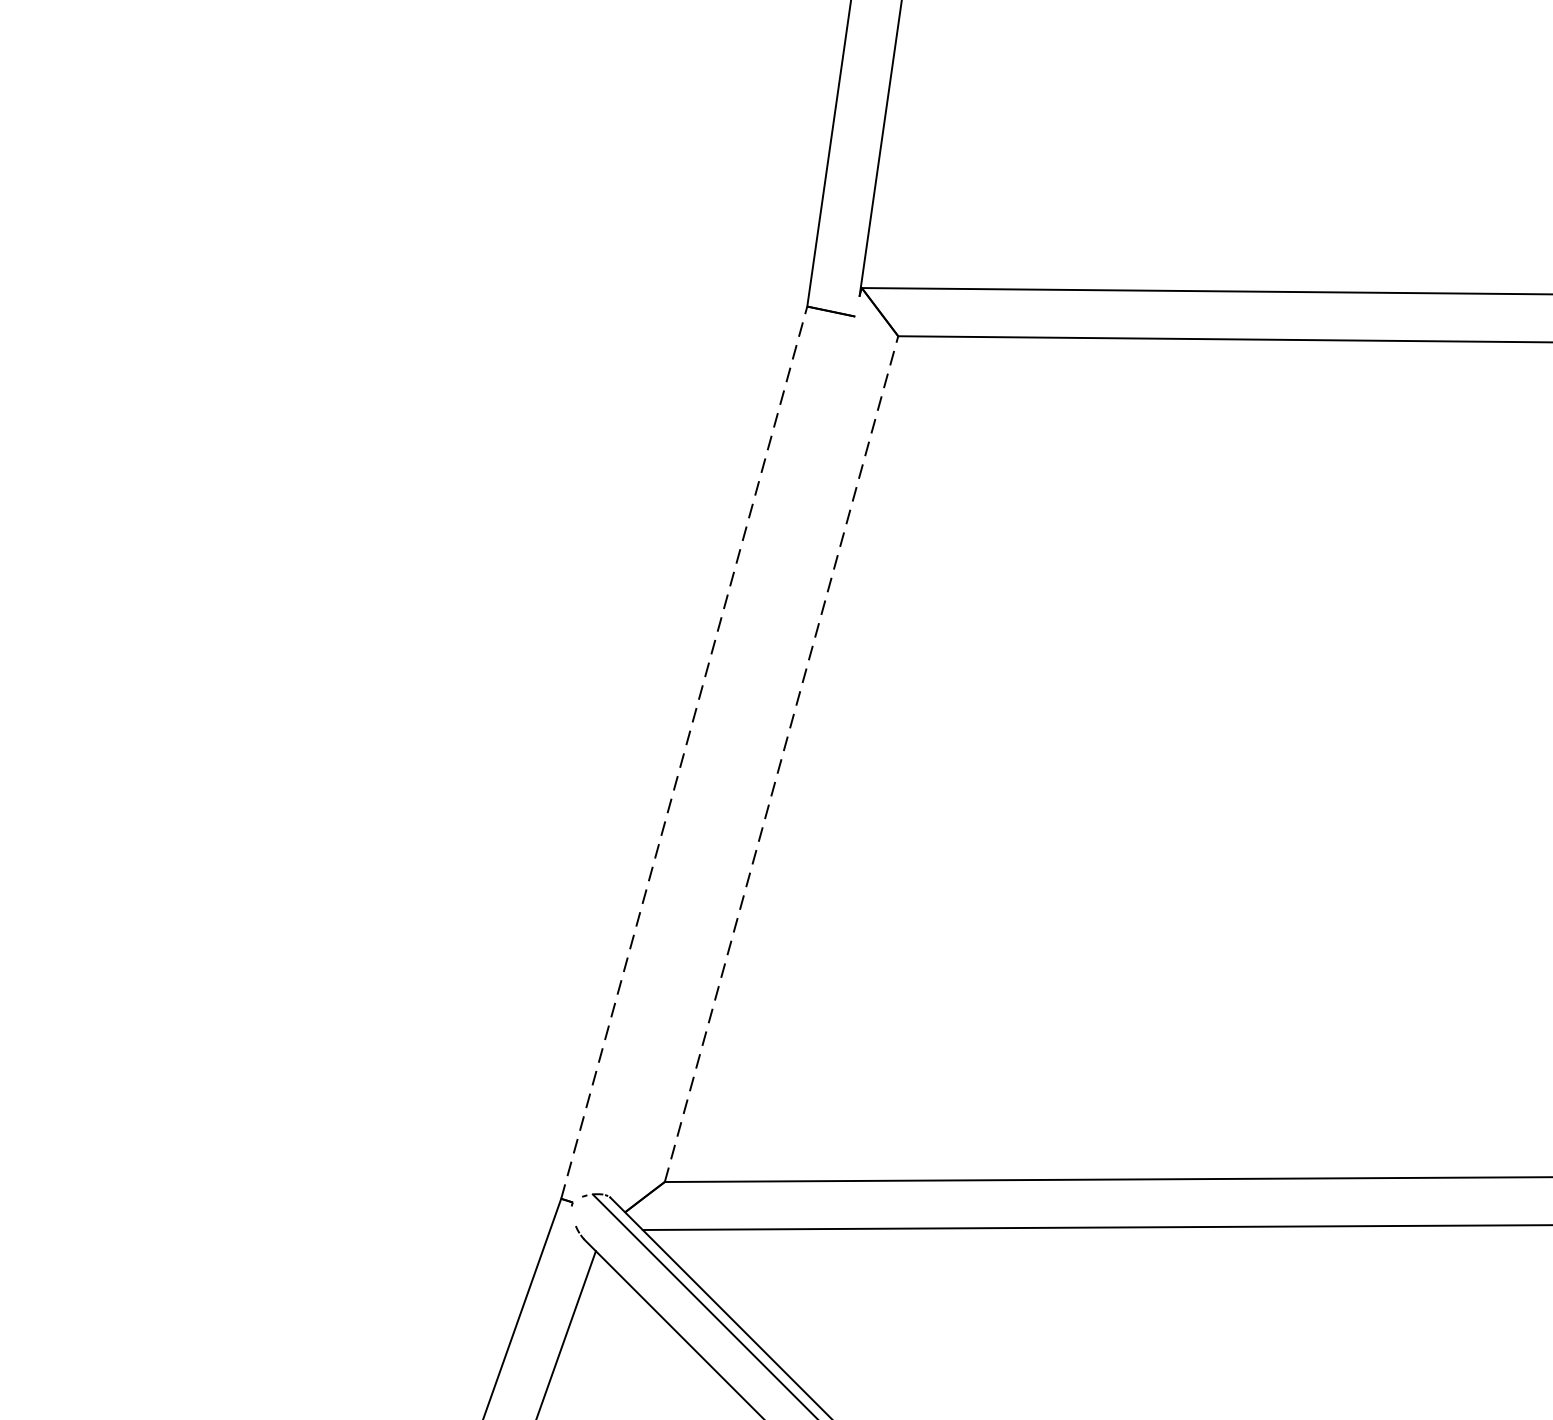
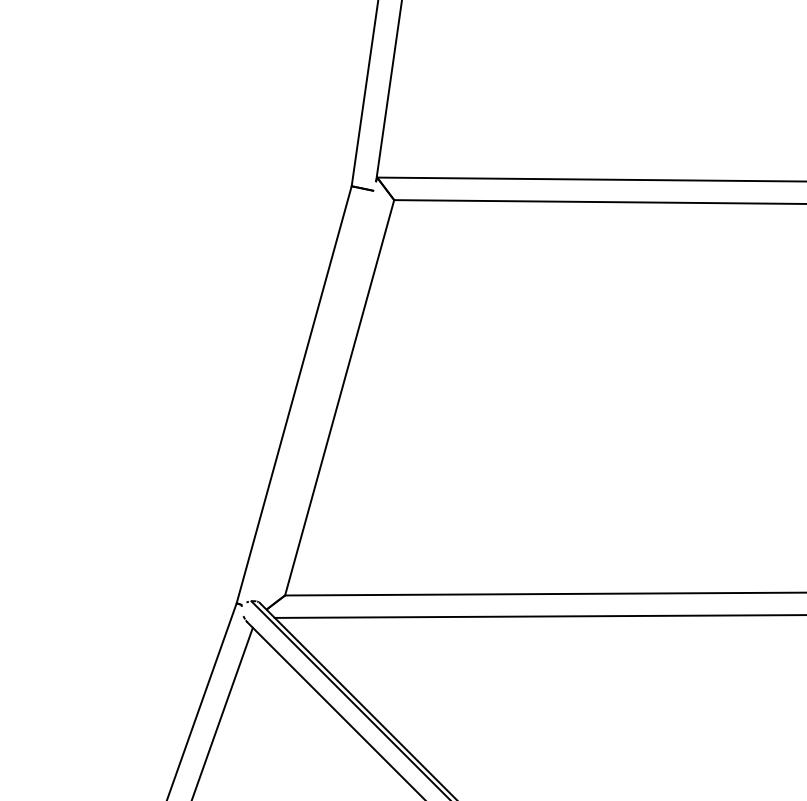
line: (684, 752) -> (294, 394), dashed -> solid
line: (781, 758) -> (339, 397), dashed -> solid

